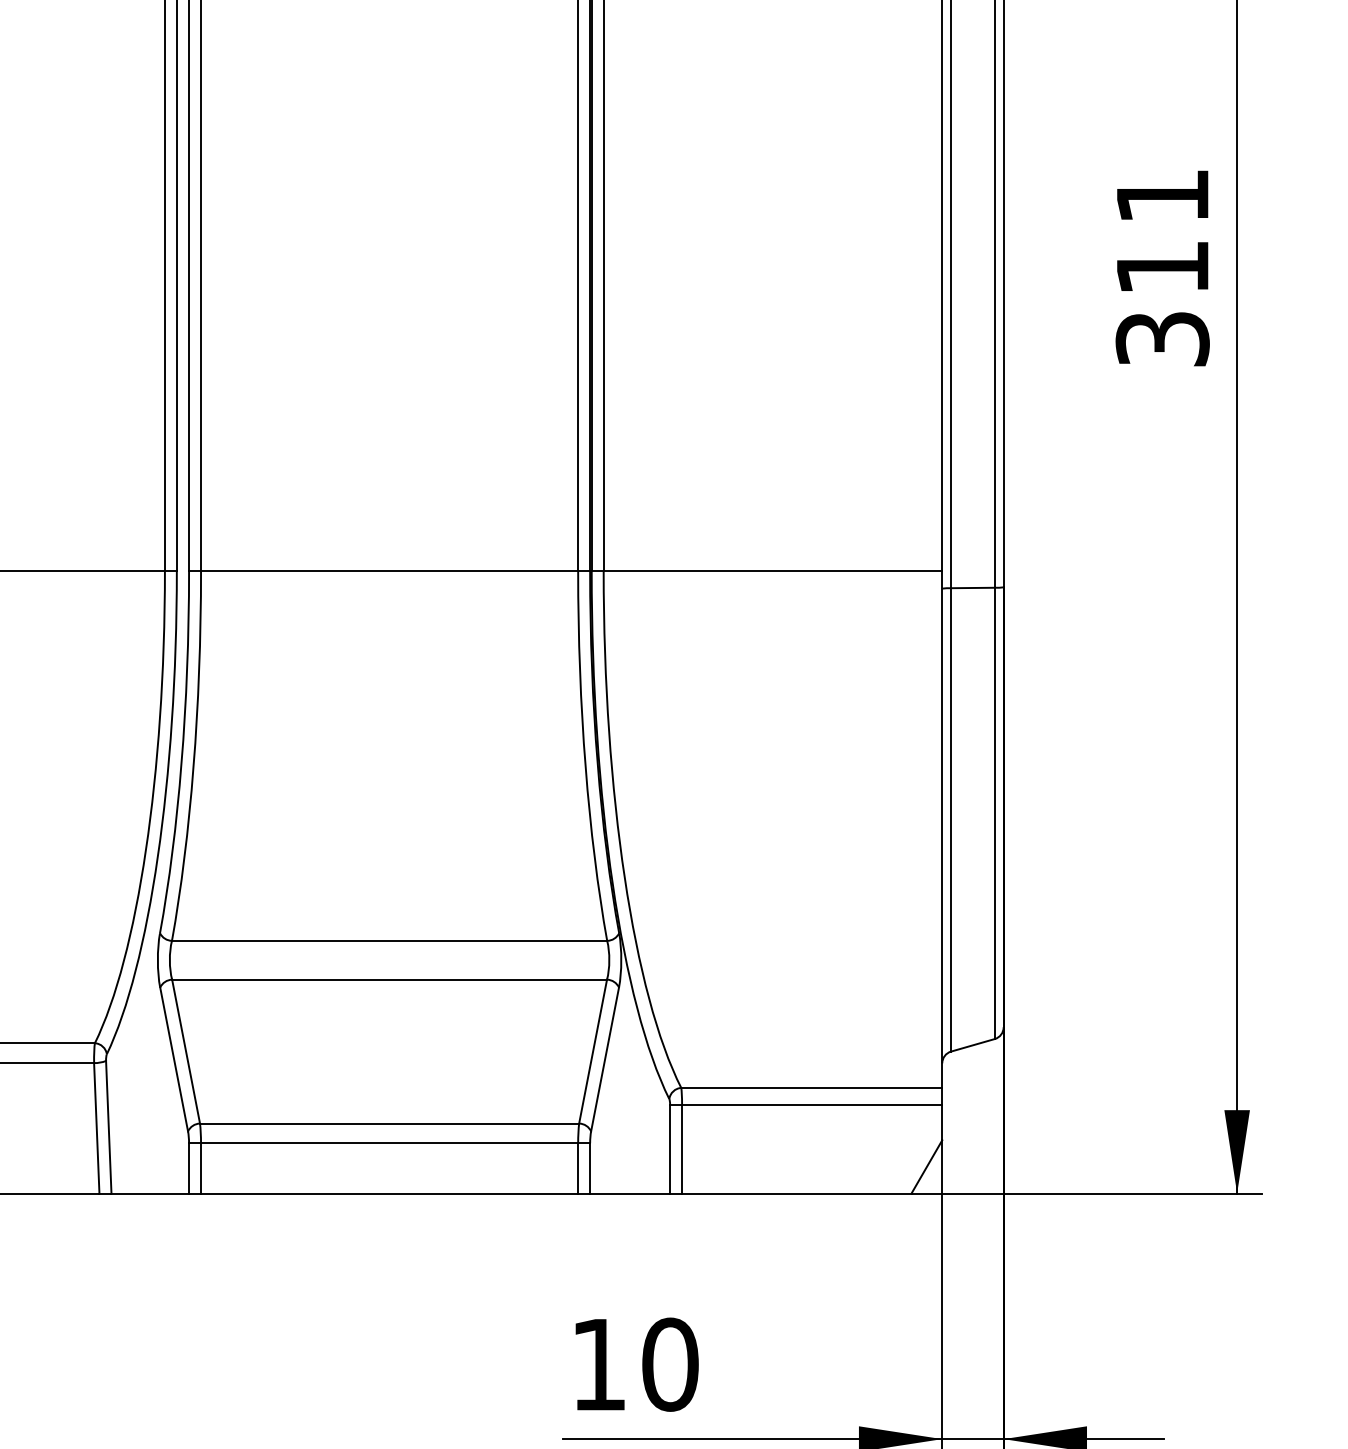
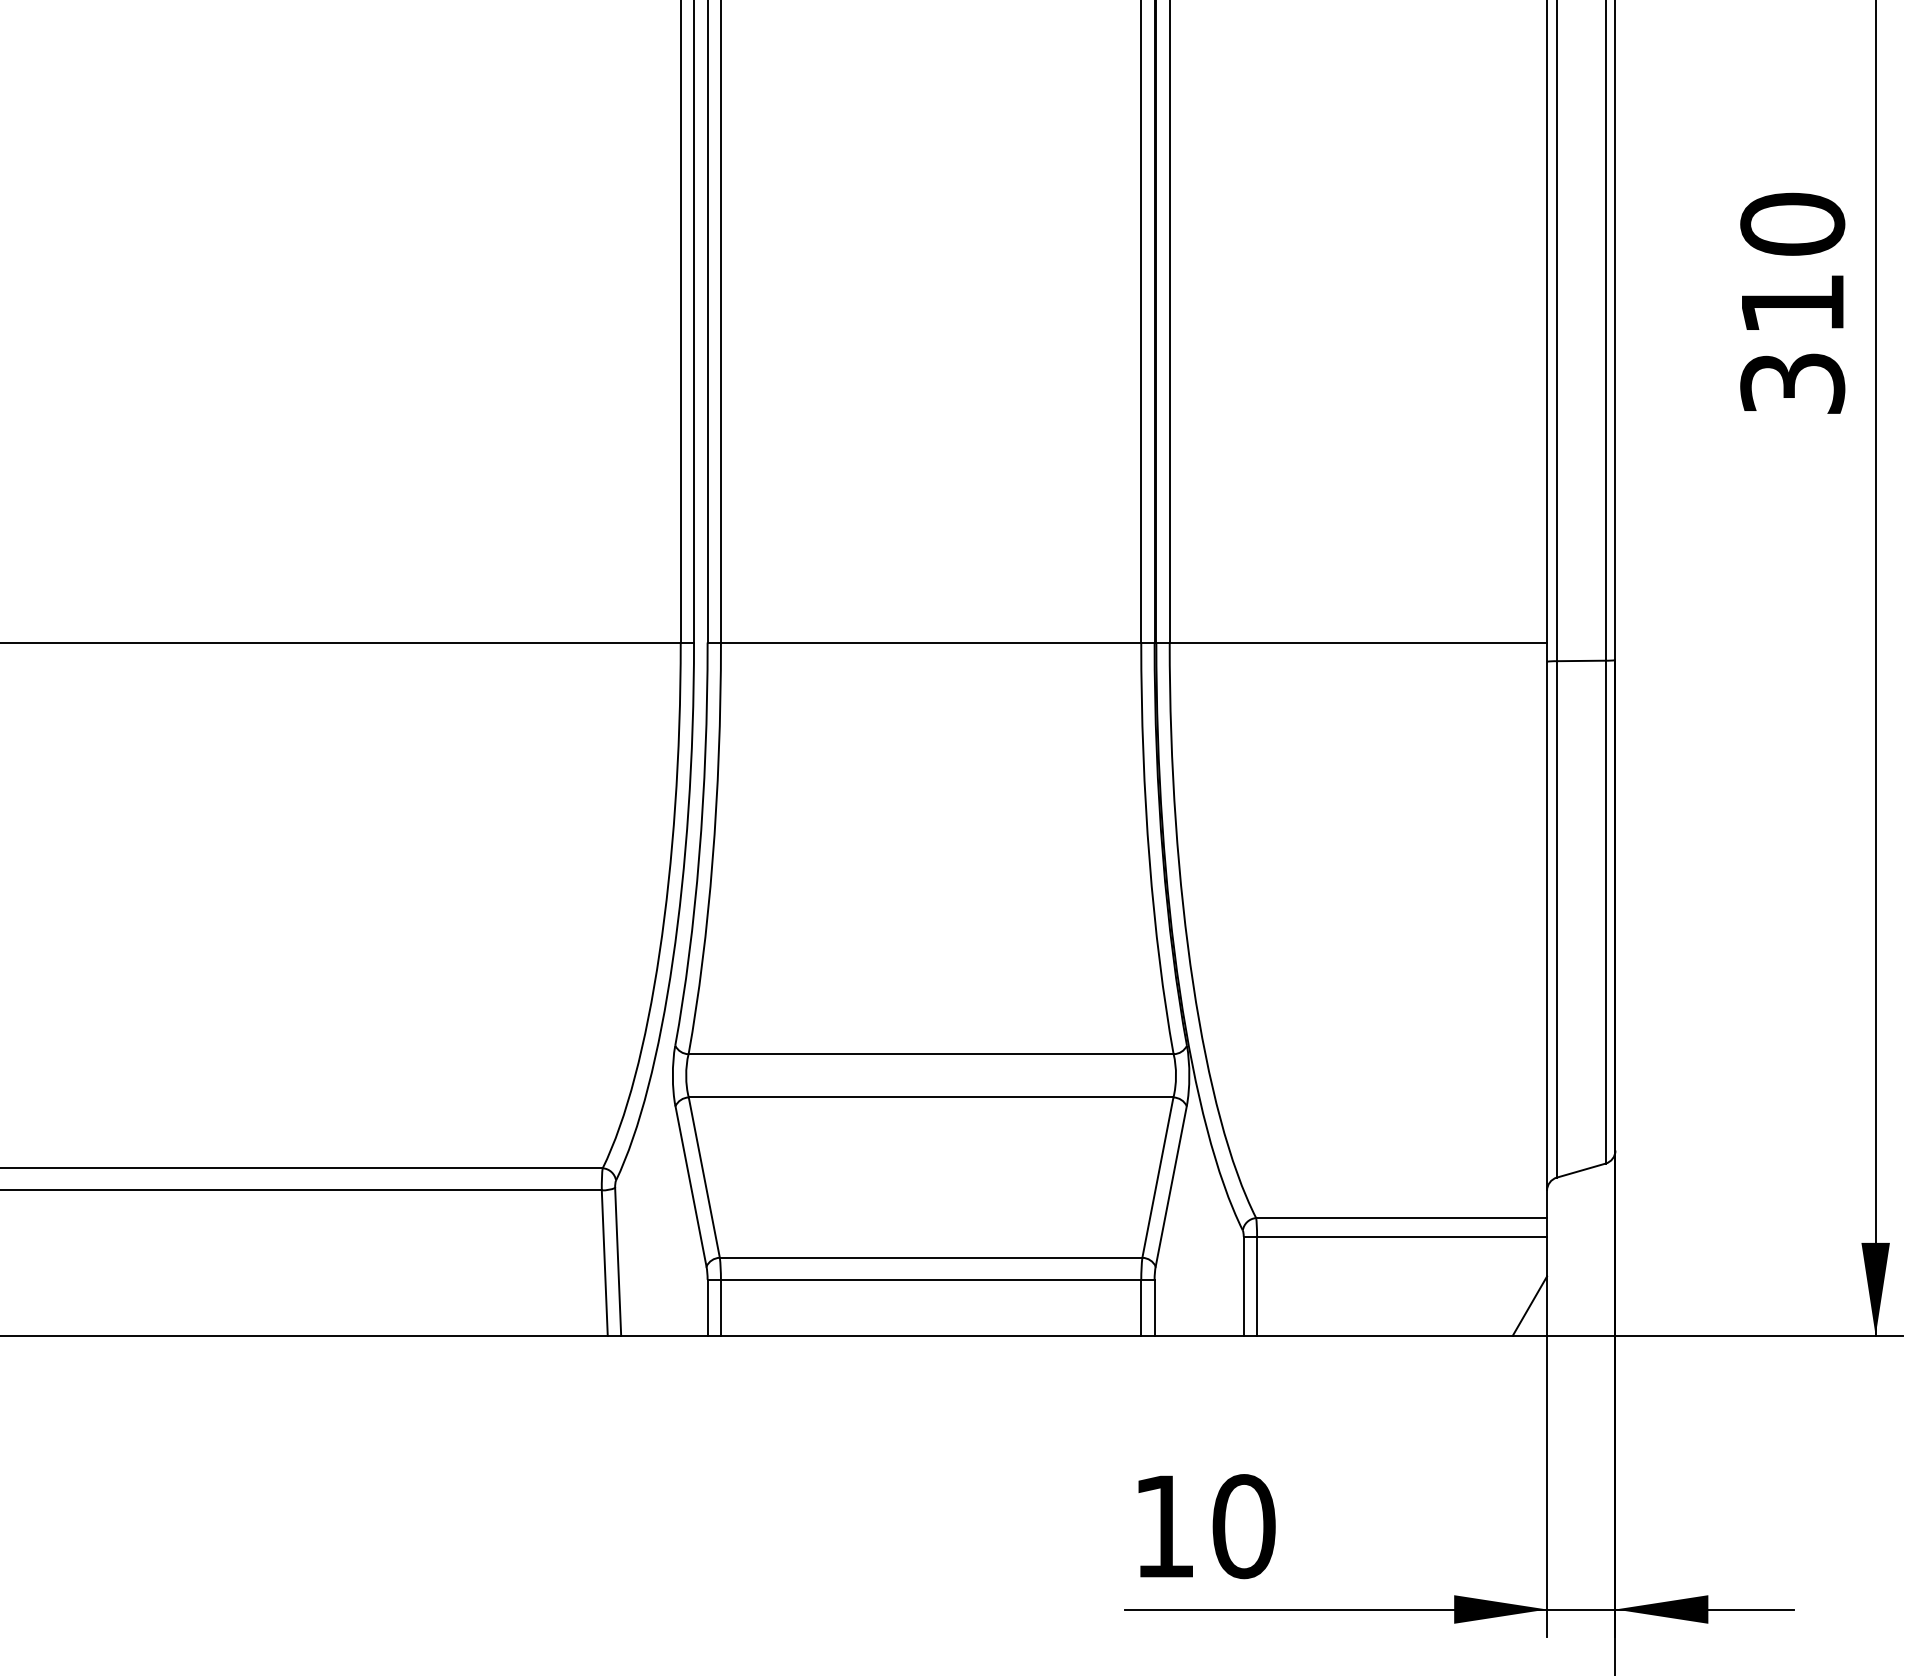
text: (1162, 195) -> (1792, 223), 311 -> 310

